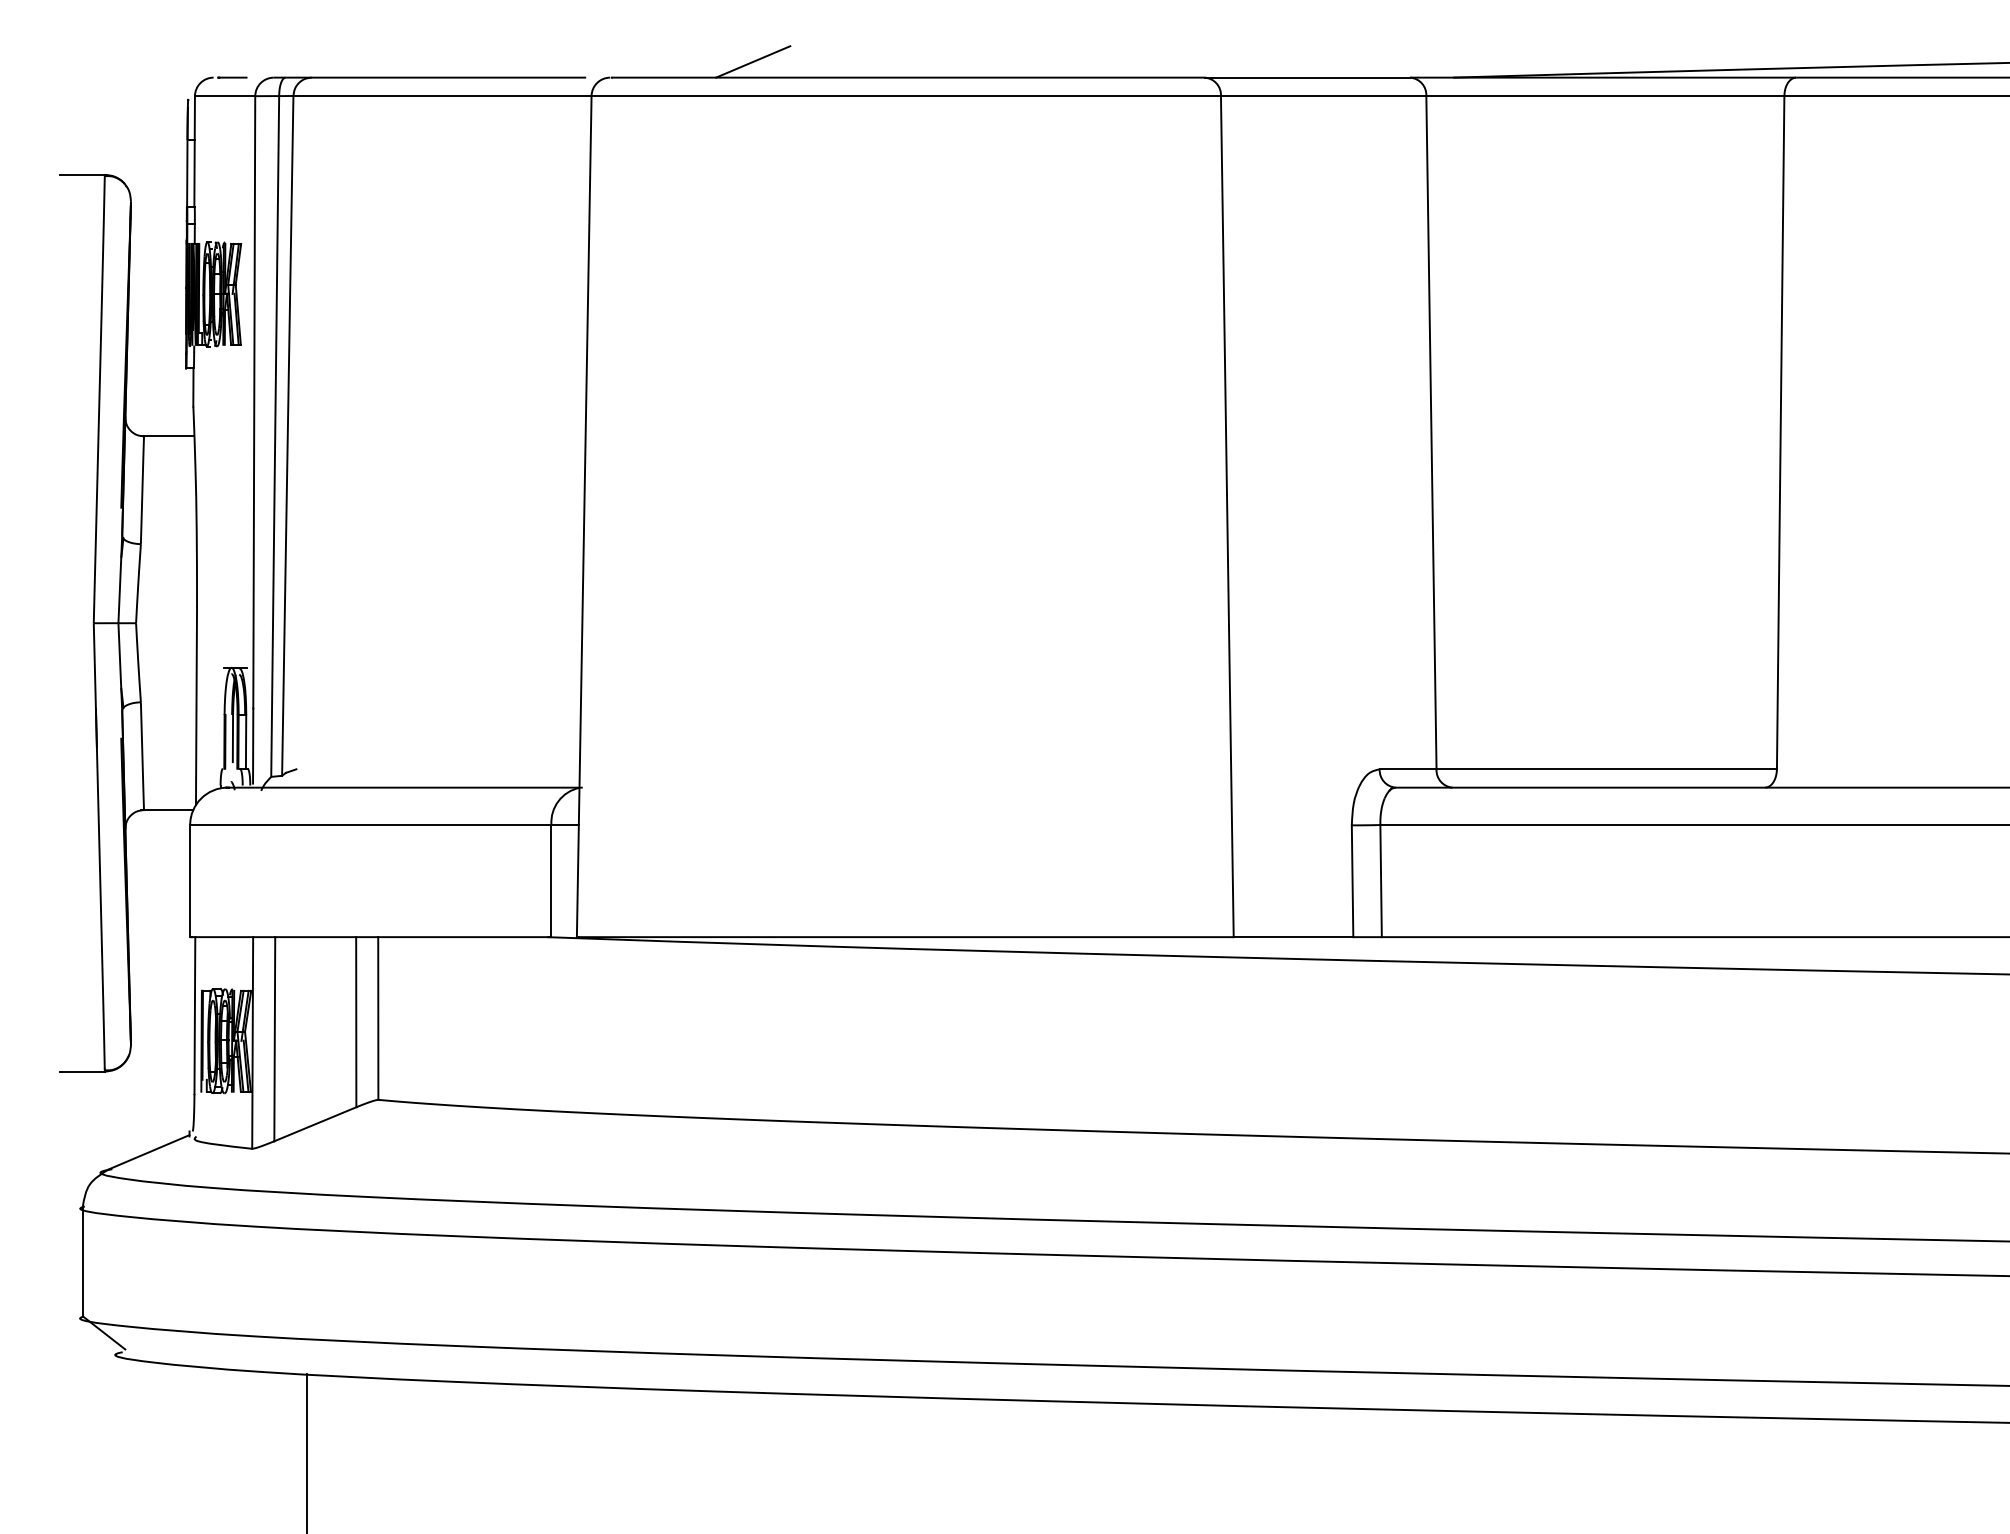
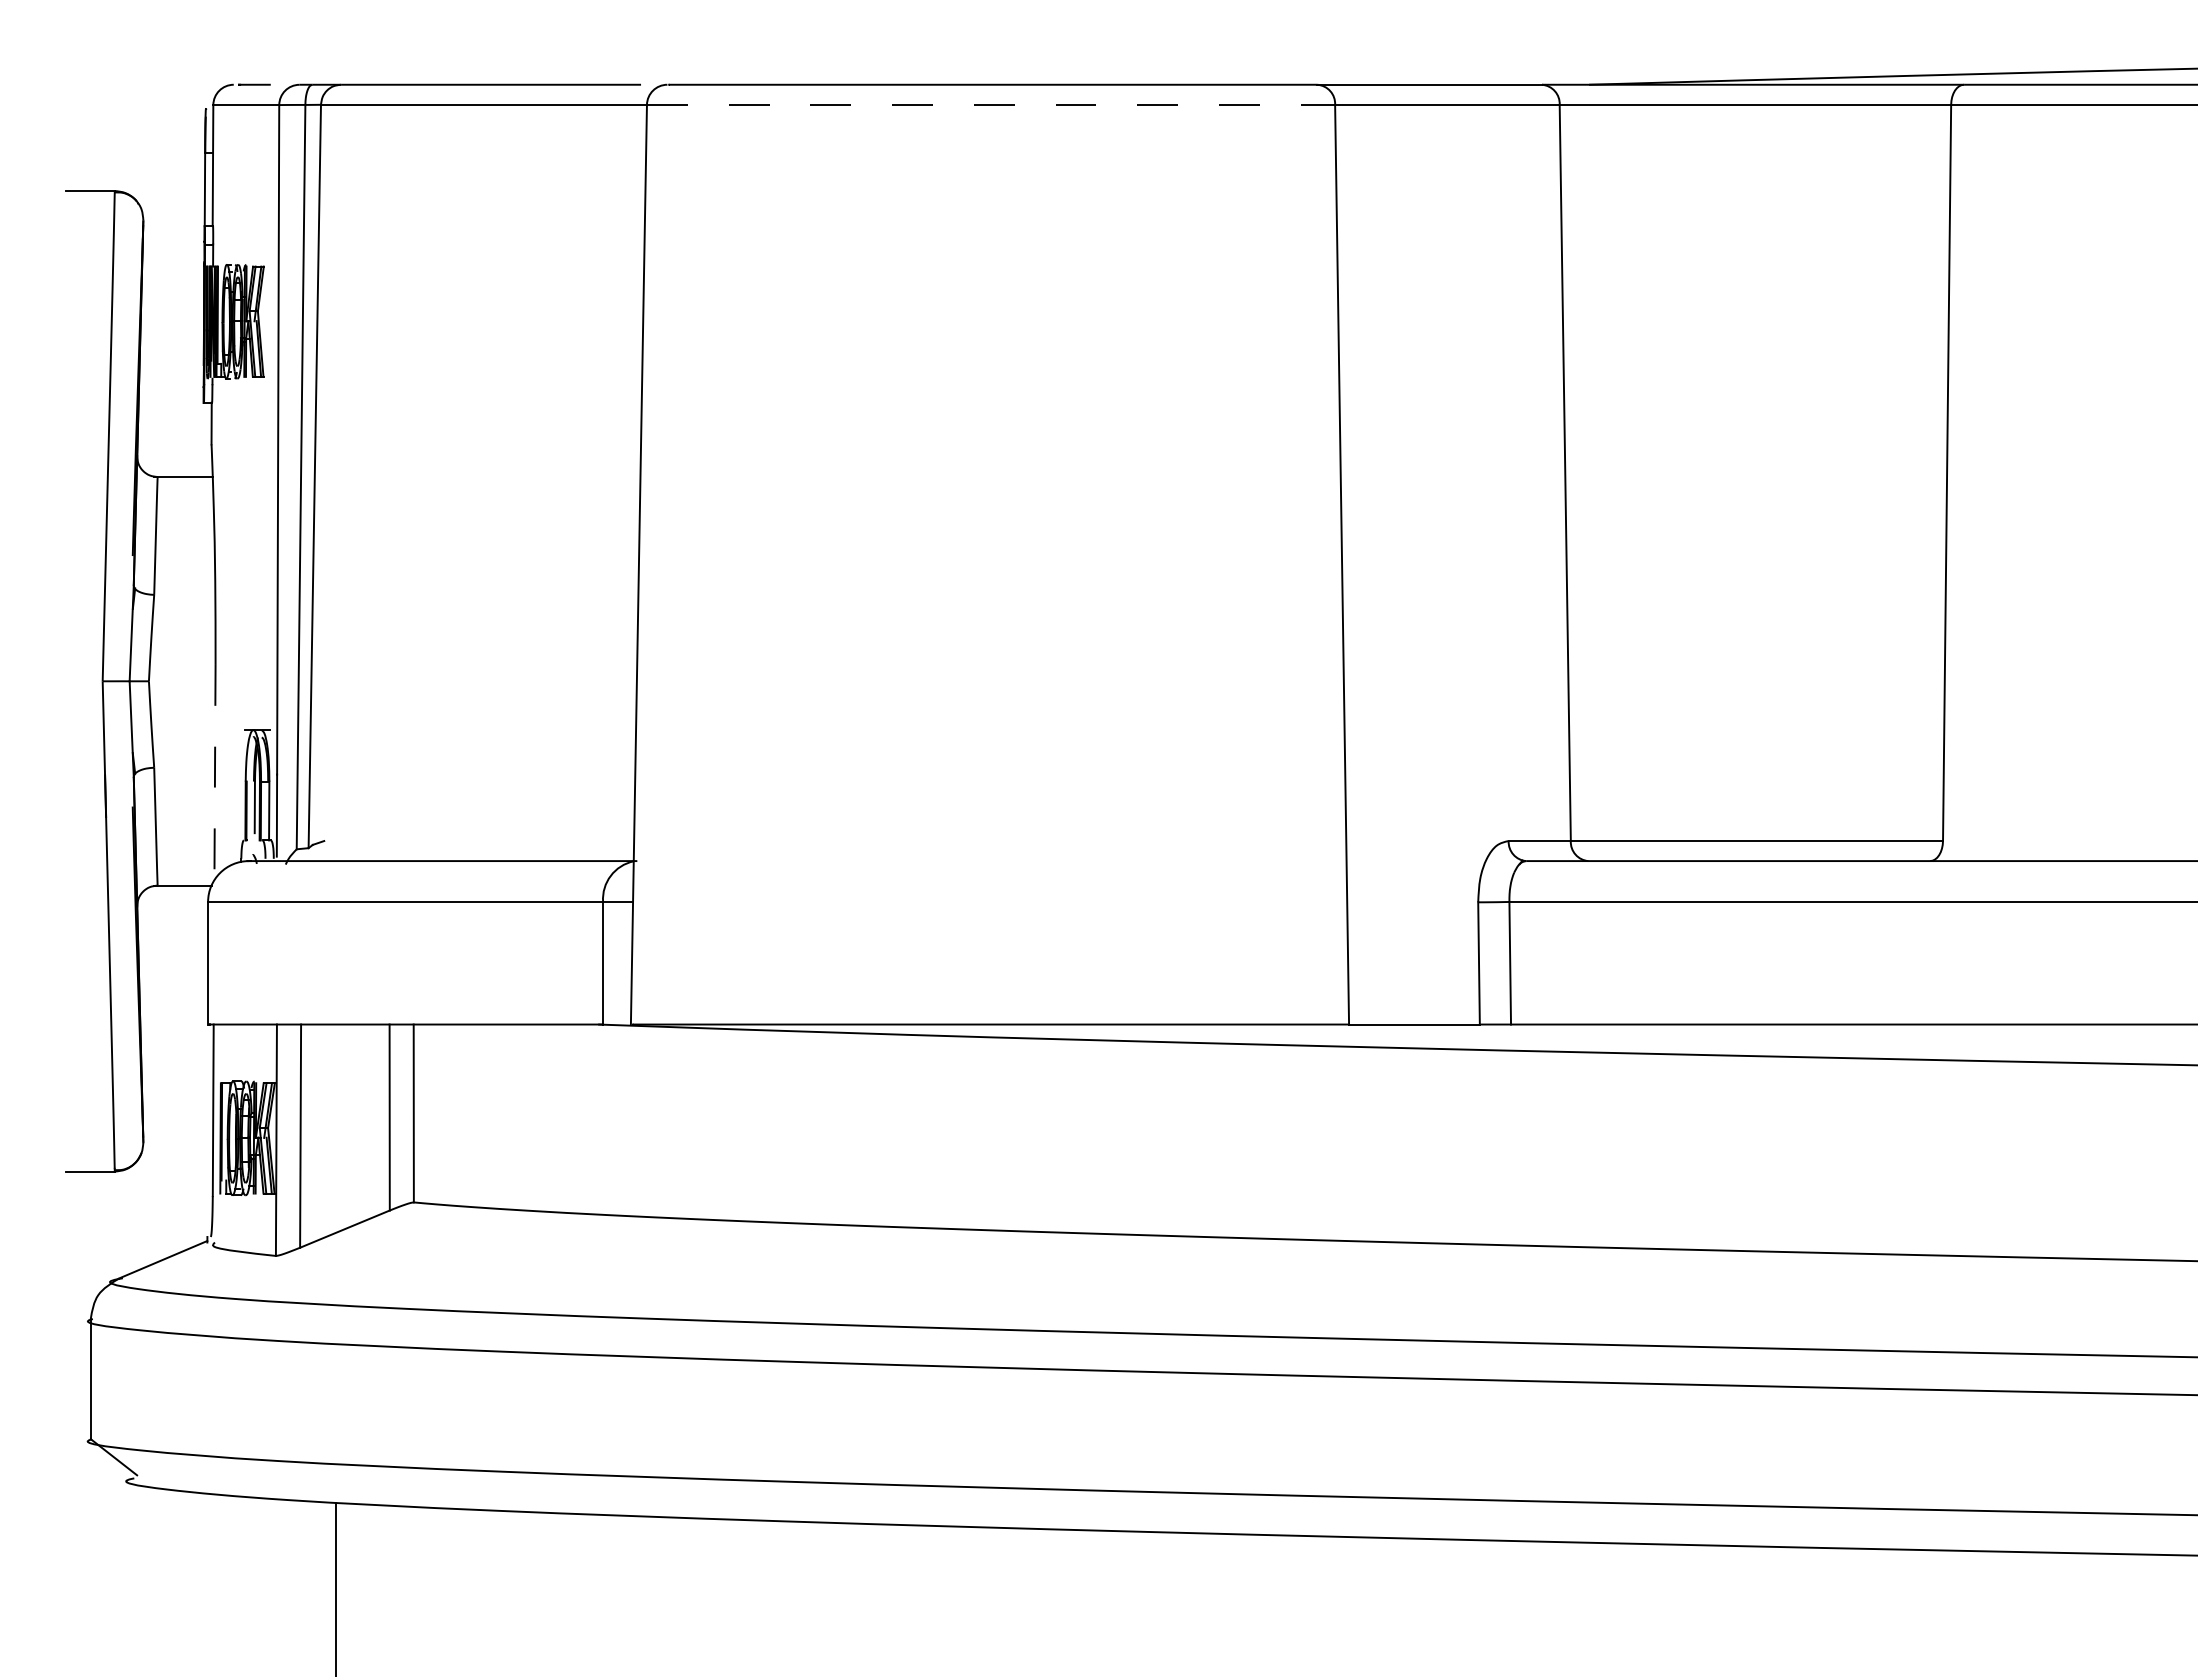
line: (753, 61) -> (823, 67), removed
line: (906, 95) -> (991, 104), solid -> dashed
line: (196, 706) -> (215, 772), solid -> dashed

